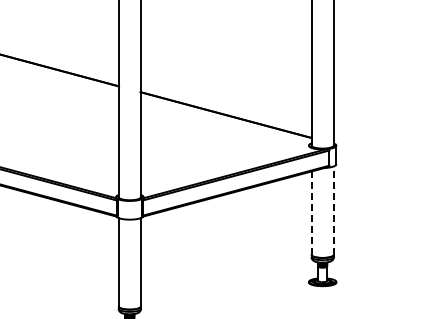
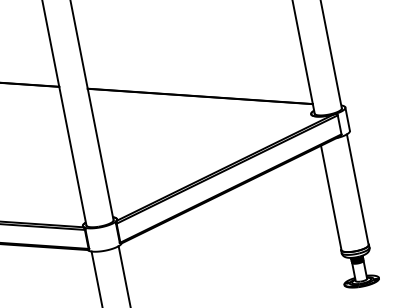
line: (333, 210) -> (357, 189), dashed -> solid
line: (311, 213) -> (330, 198), dashed -> solid

